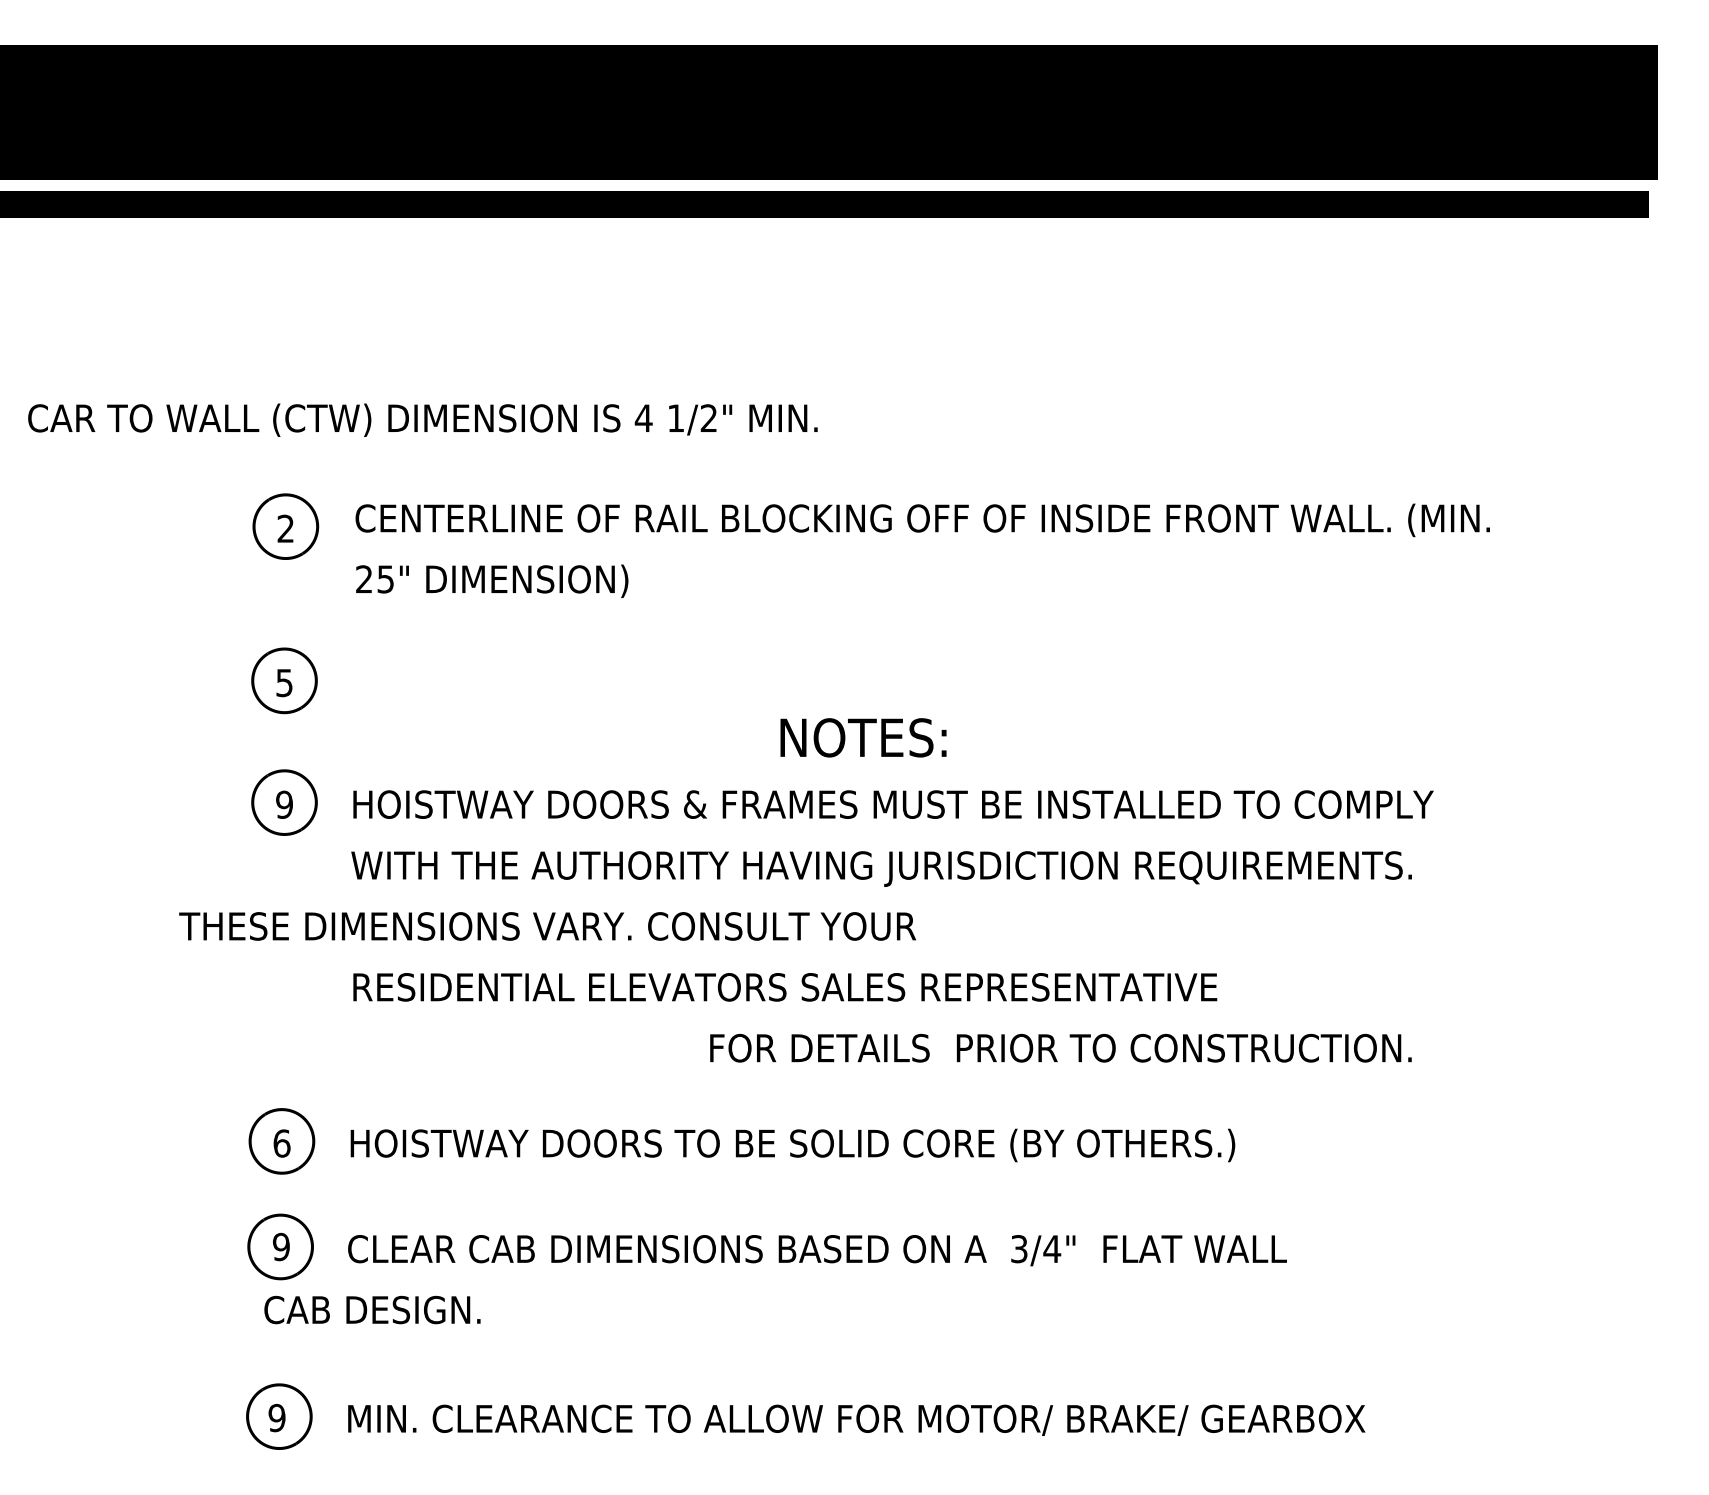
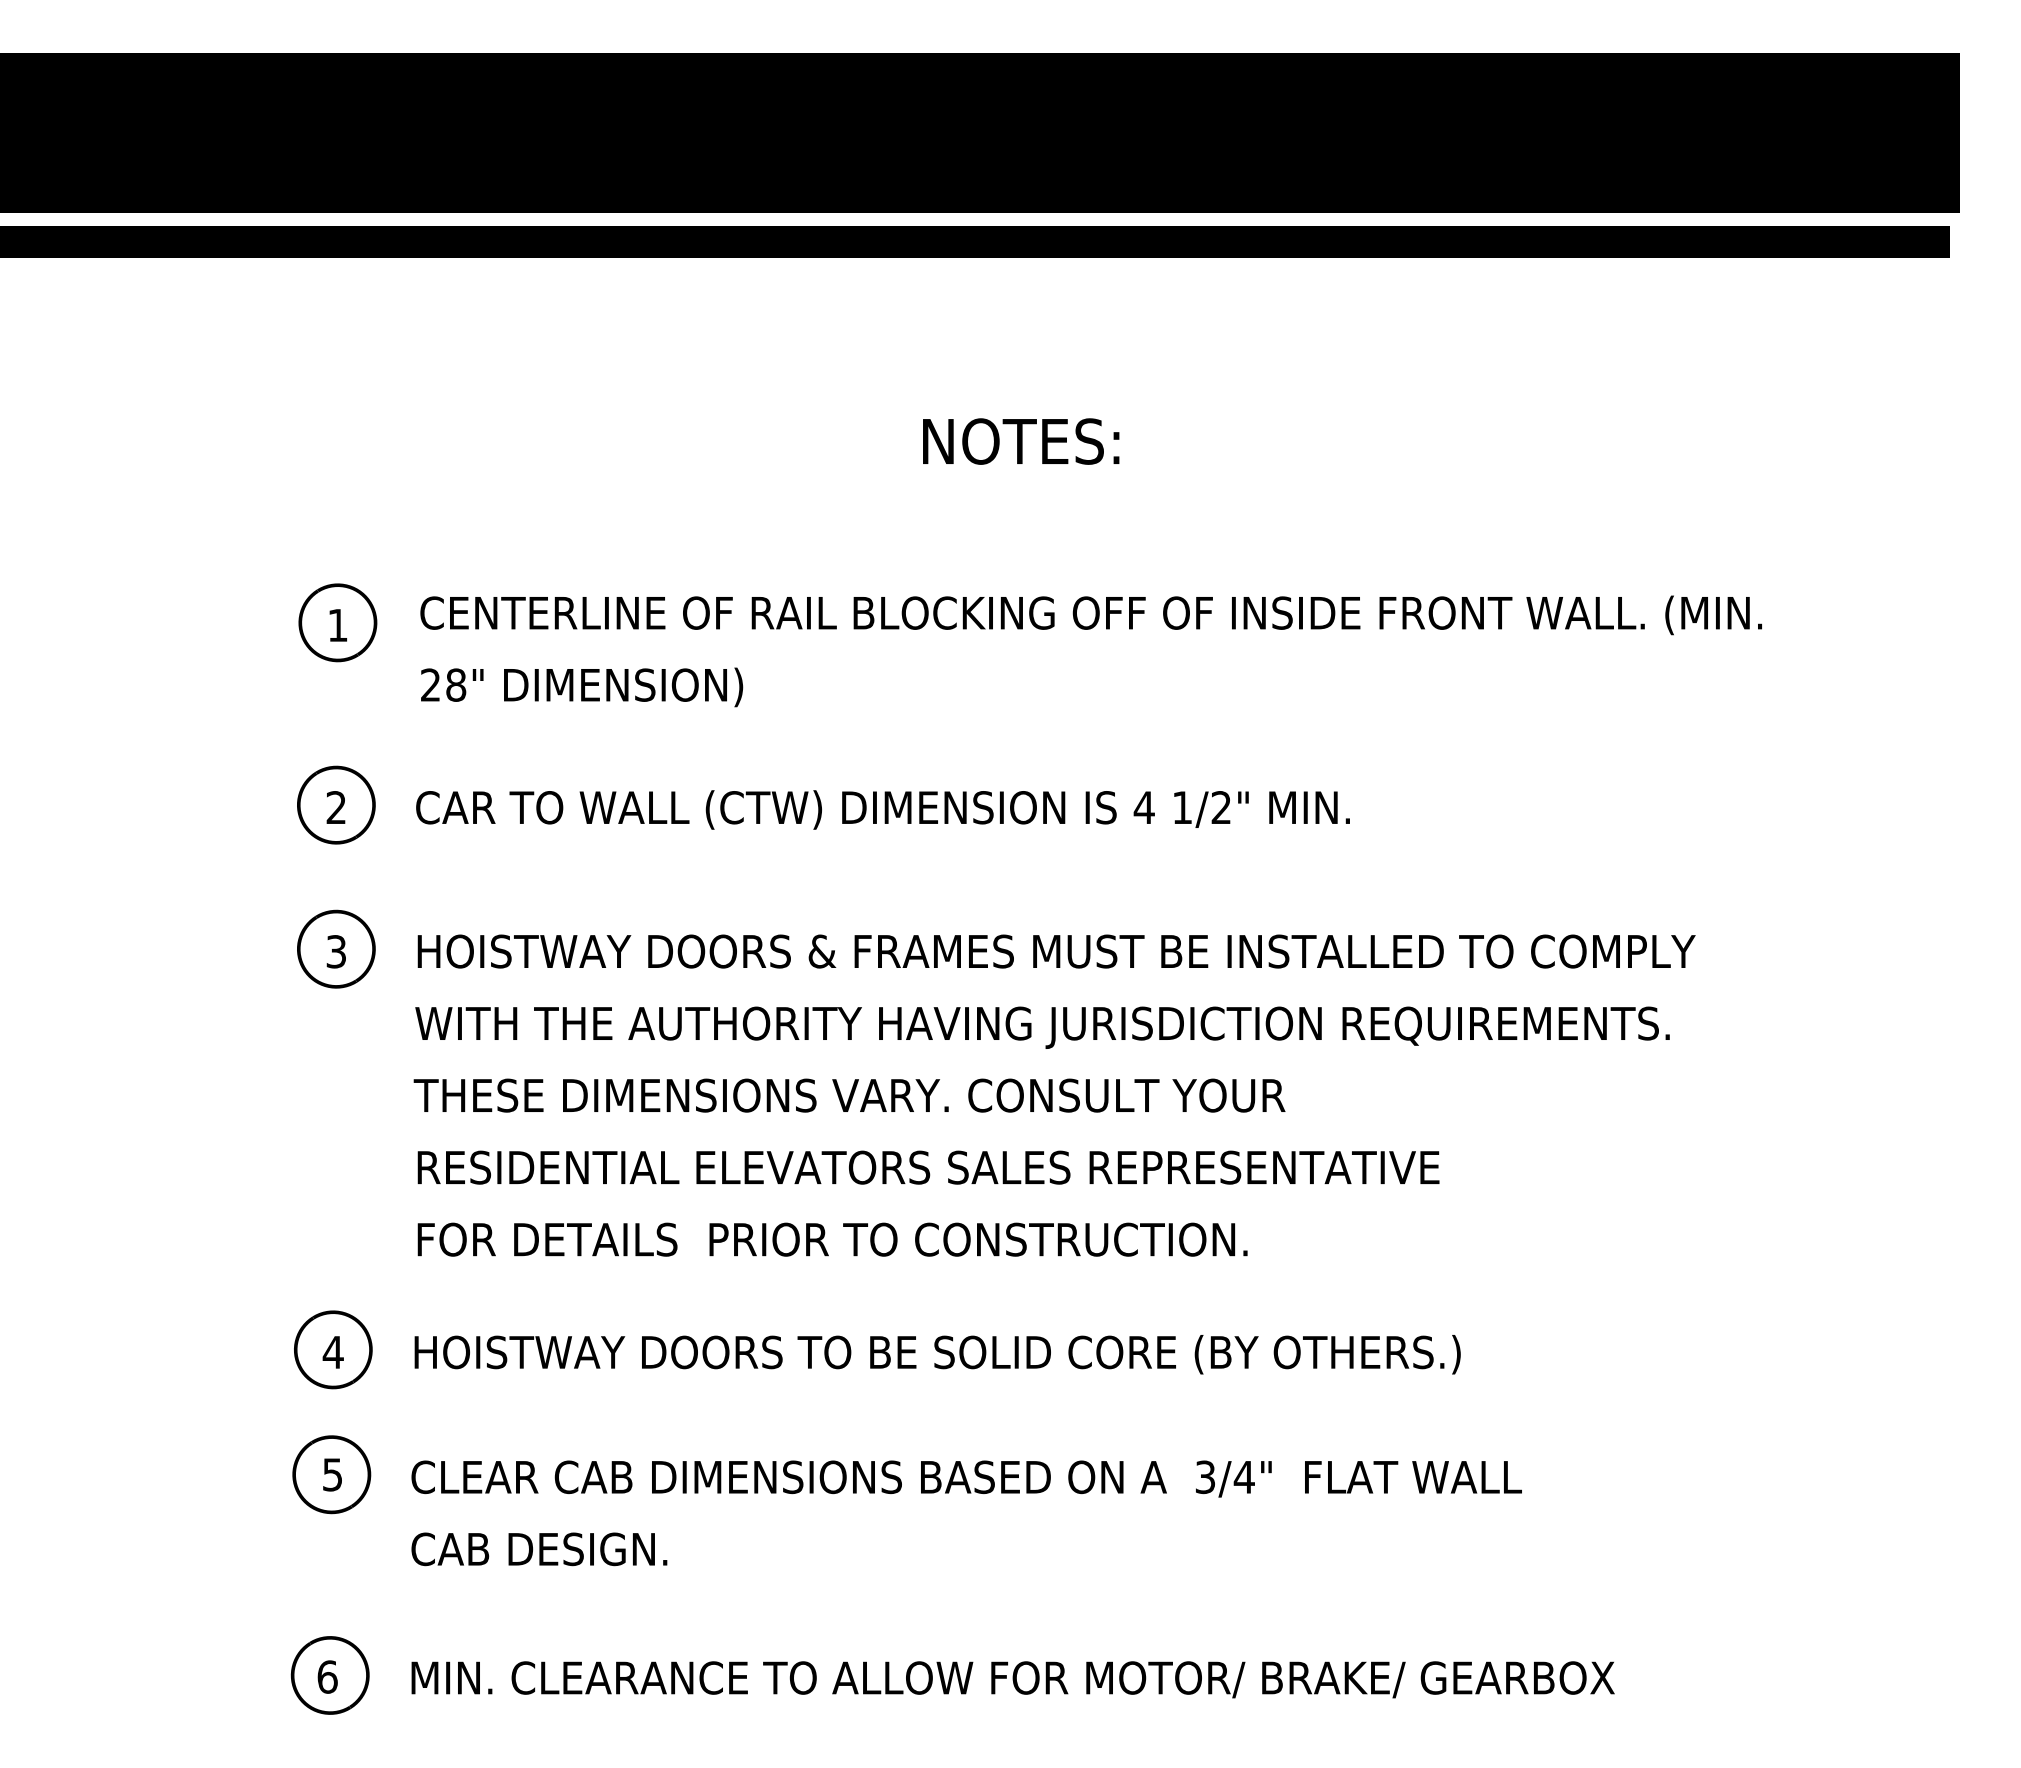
text: (422, 419) -> (882, 809), moved
text: (285, 528) -> (337, 624), 2 -> 1
text: (386, 578) -> (456, 684), 25" -> 28"
text: (283, 682) -> (335, 807), 5 -> 2
text: (863, 737) -> (1021, 441), moved
text: (284, 804) -> (336, 951), 9 -> 3
text: (547, 926) -> (849, 1095), moved
text: (1060, 1048) -> (832, 1239), moved
text: (281, 1143) -> (332, 1352), 6 -> 4
text: (281, 1246) -> (332, 1474), 9 -> 5
text: (372, 1310) -> (539, 1549), moved
text: (277, 1417) -> (327, 1676), 9 -> 6

